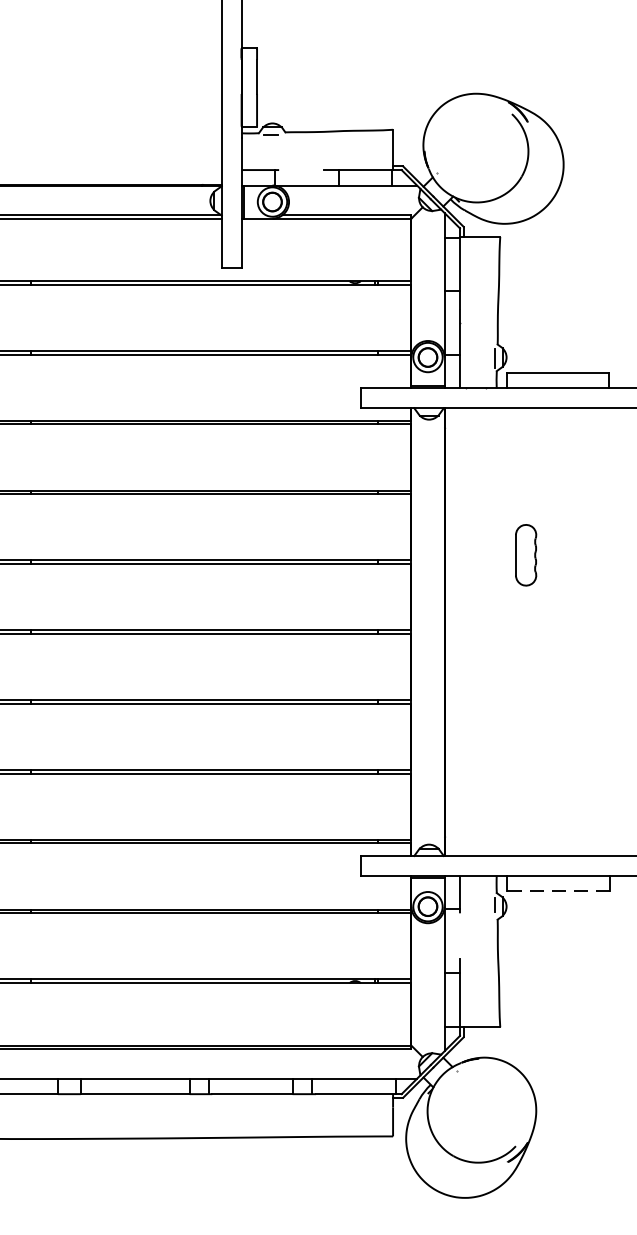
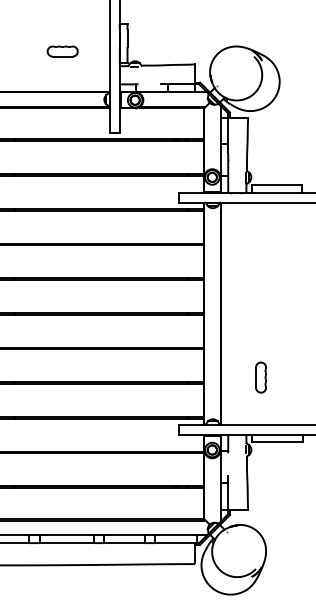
part: (126, 103) -> (62, 51), added
part: (524, 555) -> (260, 377), moved
line: (559, 891) -> (277, 442), dashed -> solid

